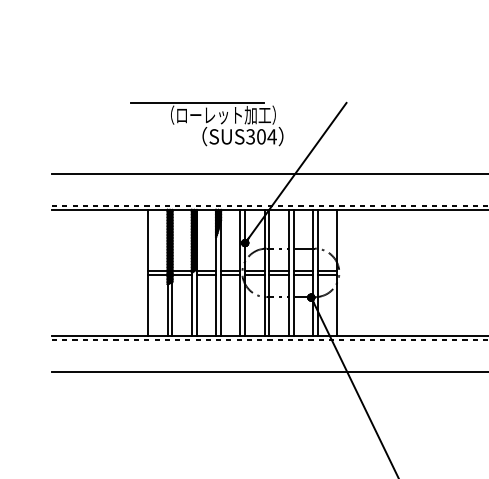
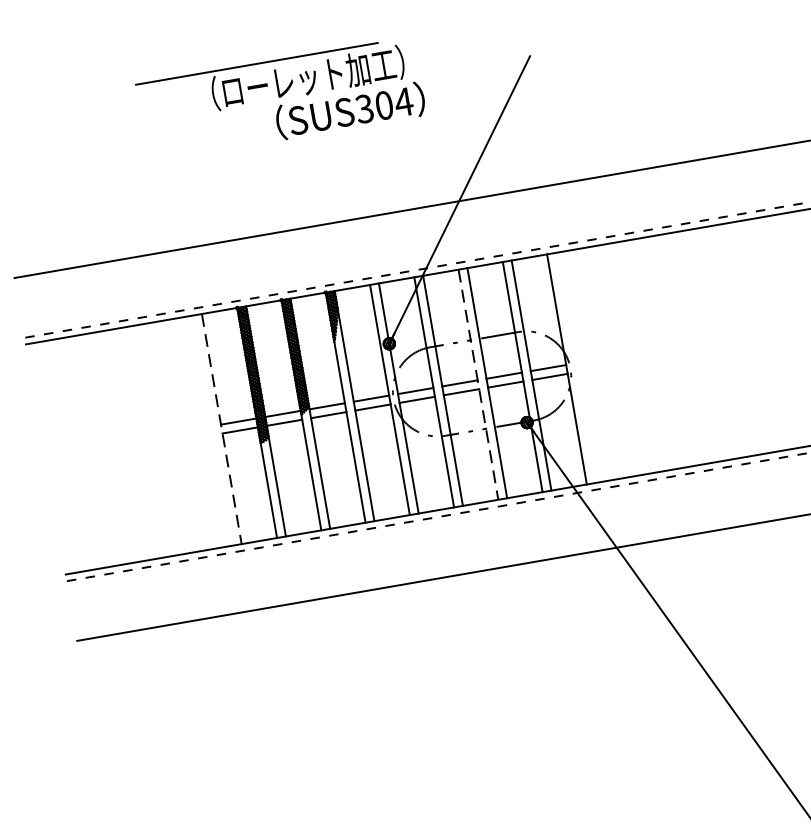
part: (206, 124) -> (280, 100), moved
line: (148, 273) -> (222, 429), solid -> dashed
line: (288, 273) -> (477, 385), solid -> dashed

